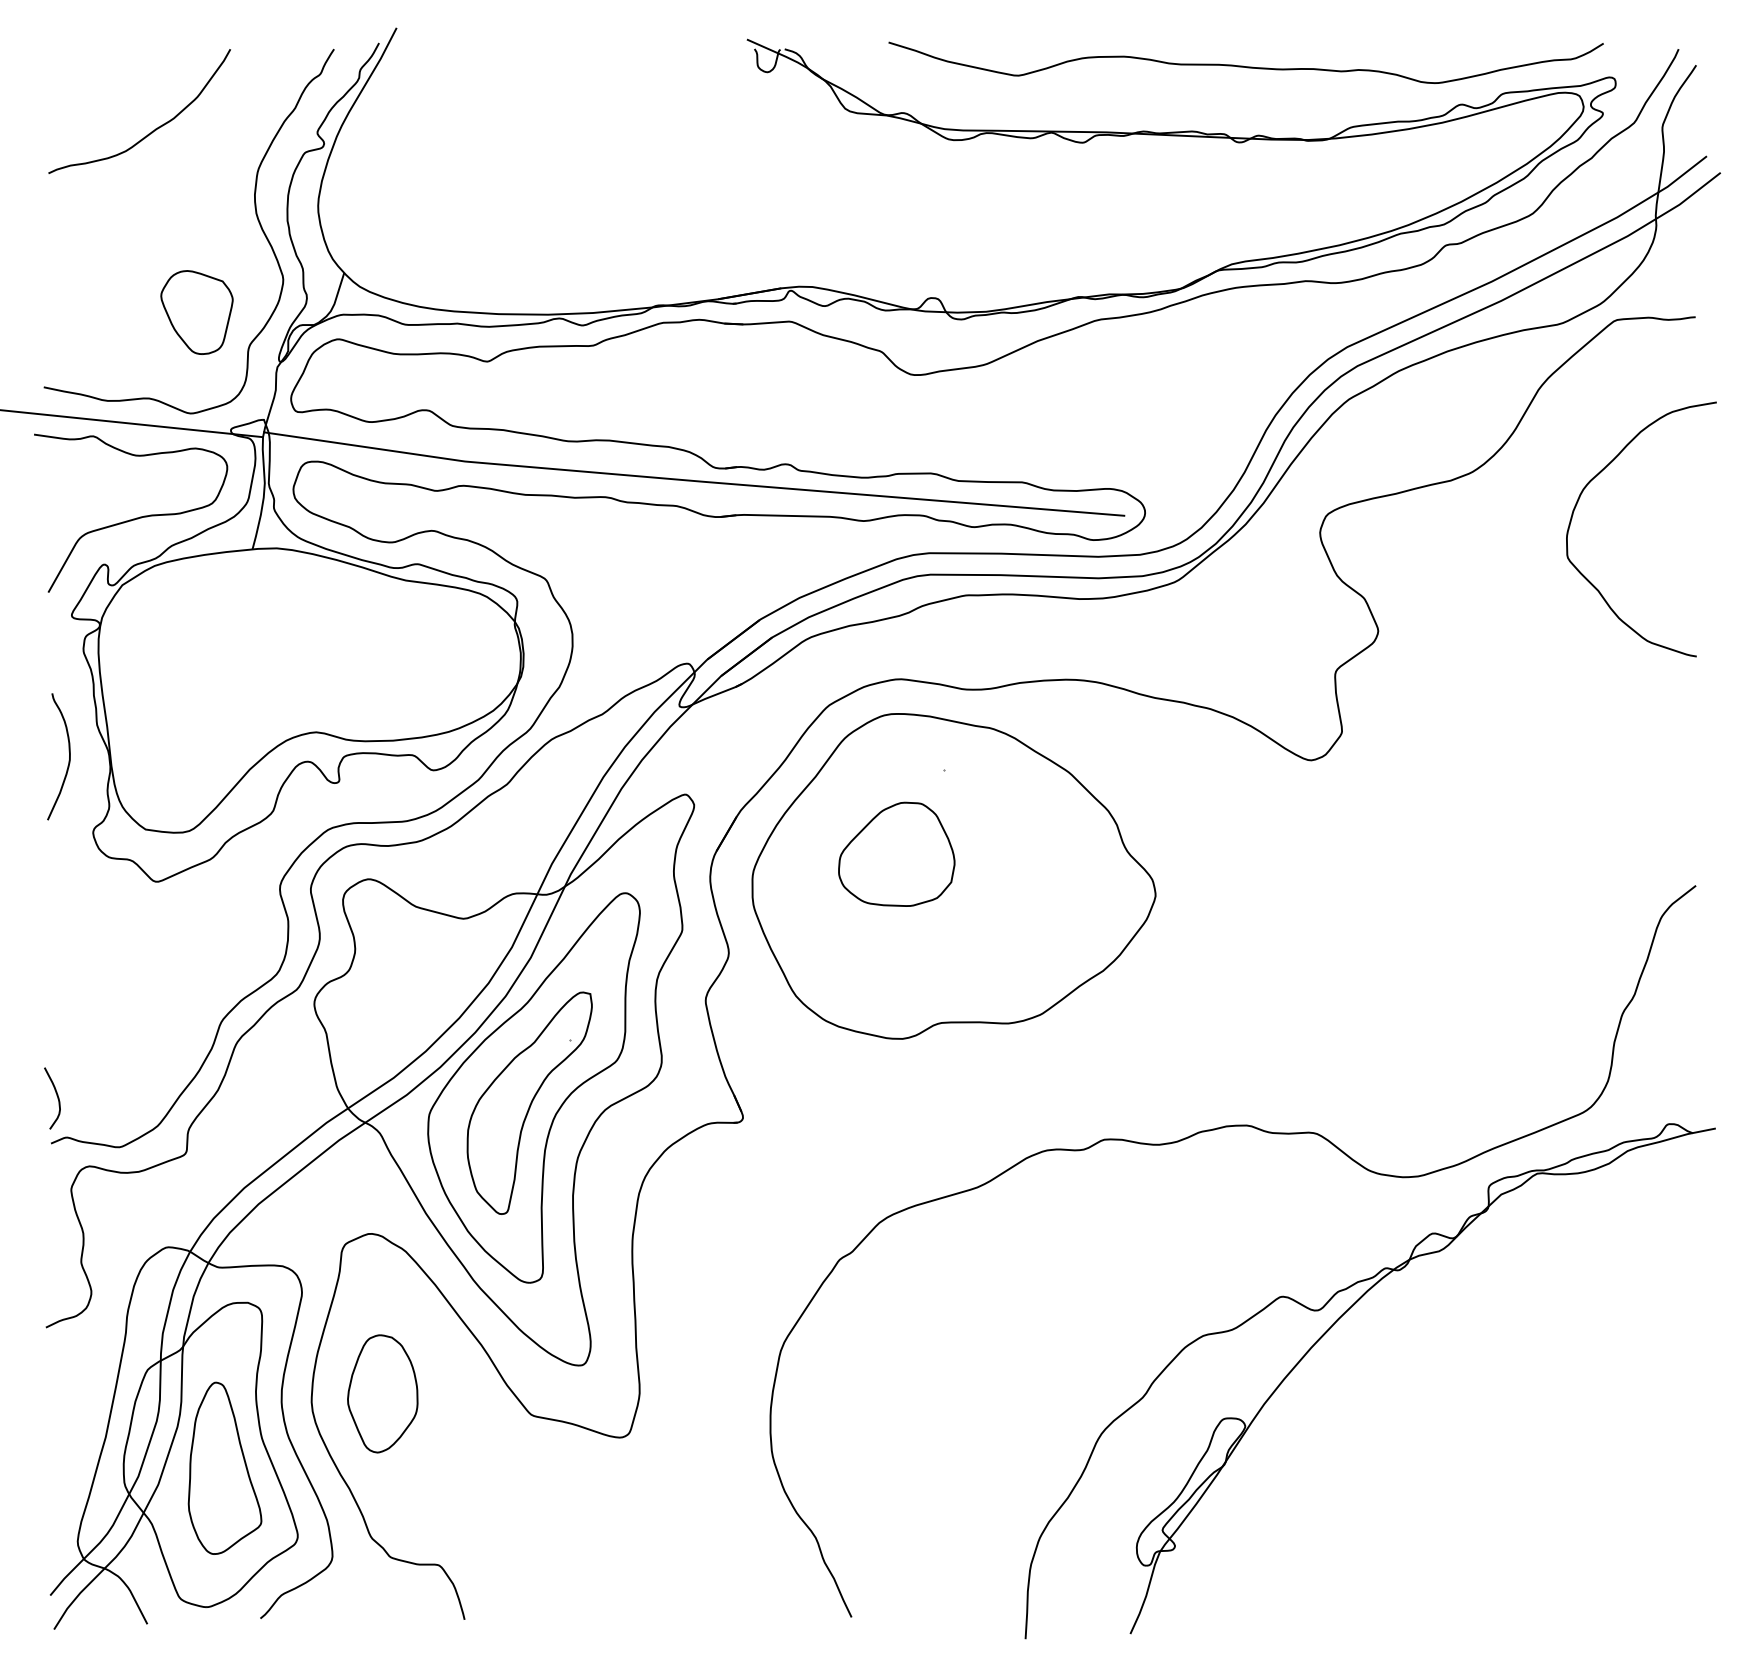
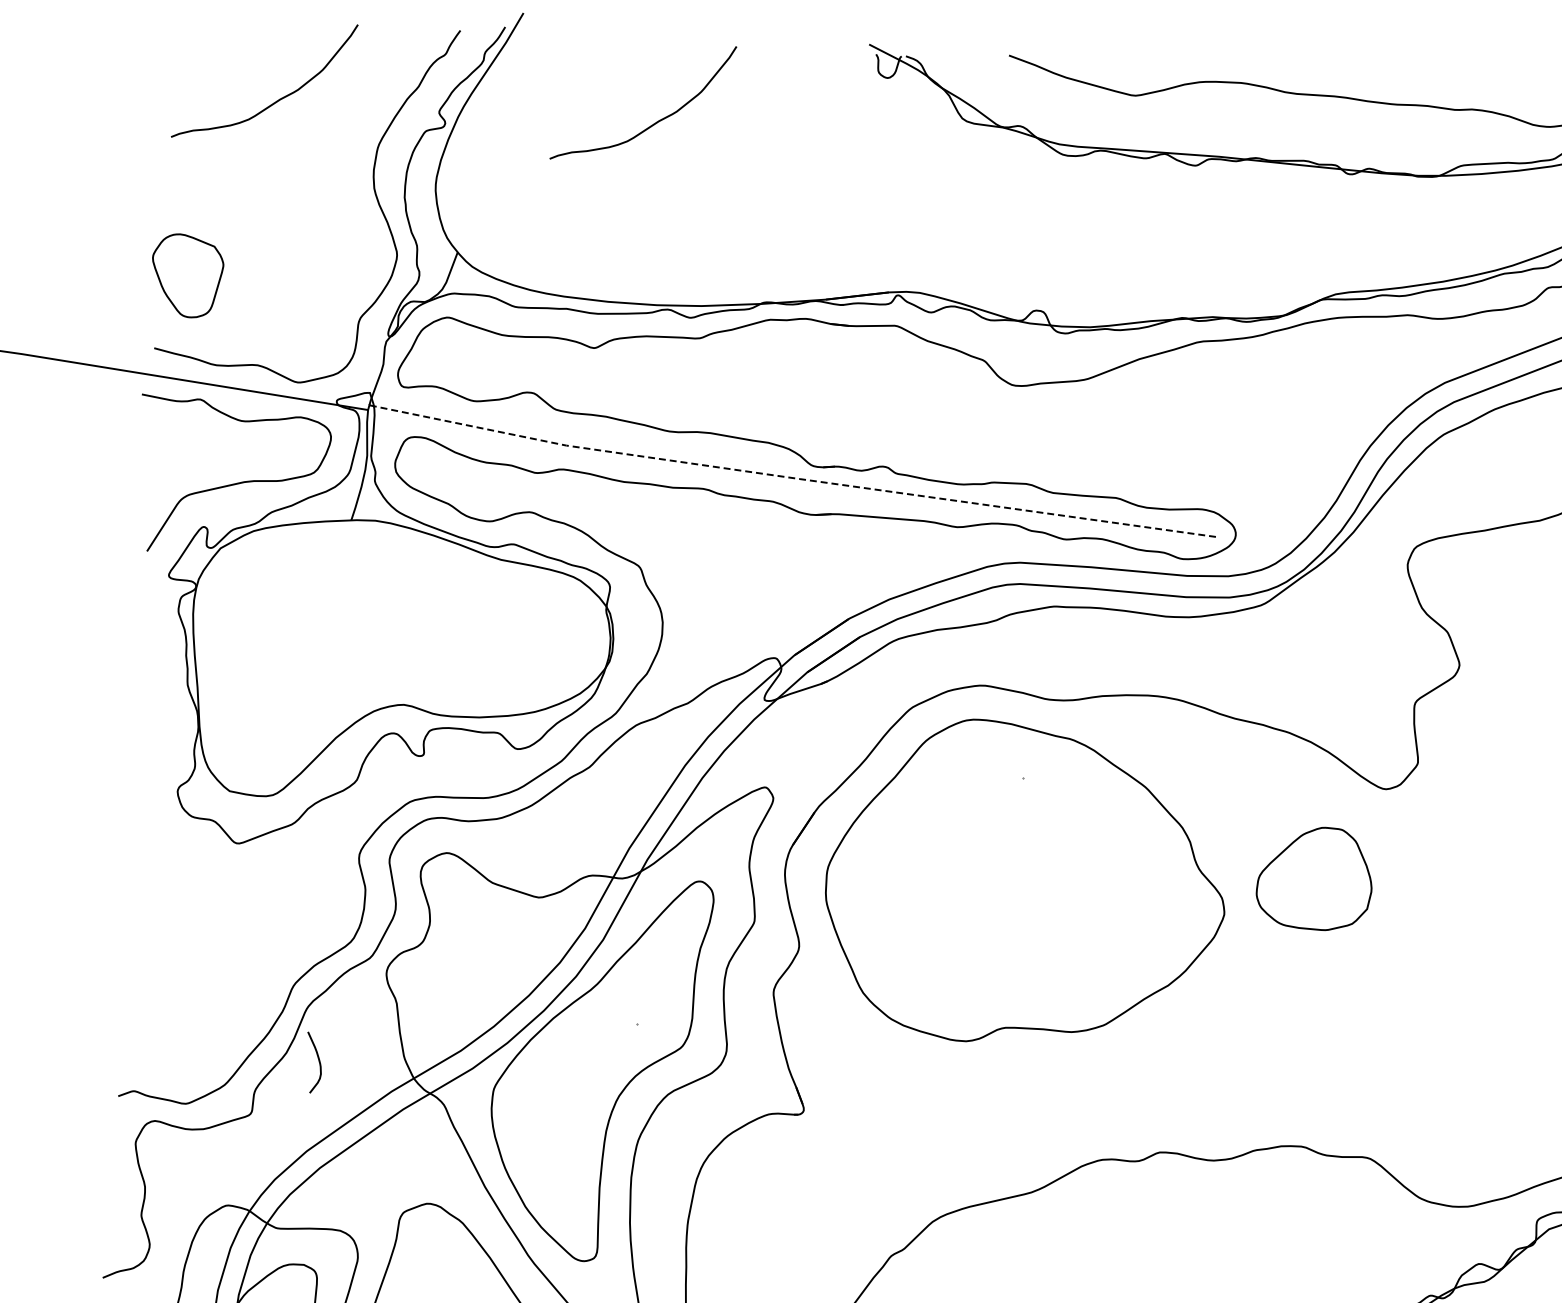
curve: (535, 130) -> (654, 122), added
part: (196, 312) -> (186, 275), moved
line: (693, 480) -> (791, 477), solid -> dashed
curve: (68, 760) -> (157, 718), removed
part: (896, 853) -> (1314, 877), moved
curve: (56, 1095) -> (318, 1060), moved
part: (529, 1102) -> (593, 1082), removed

